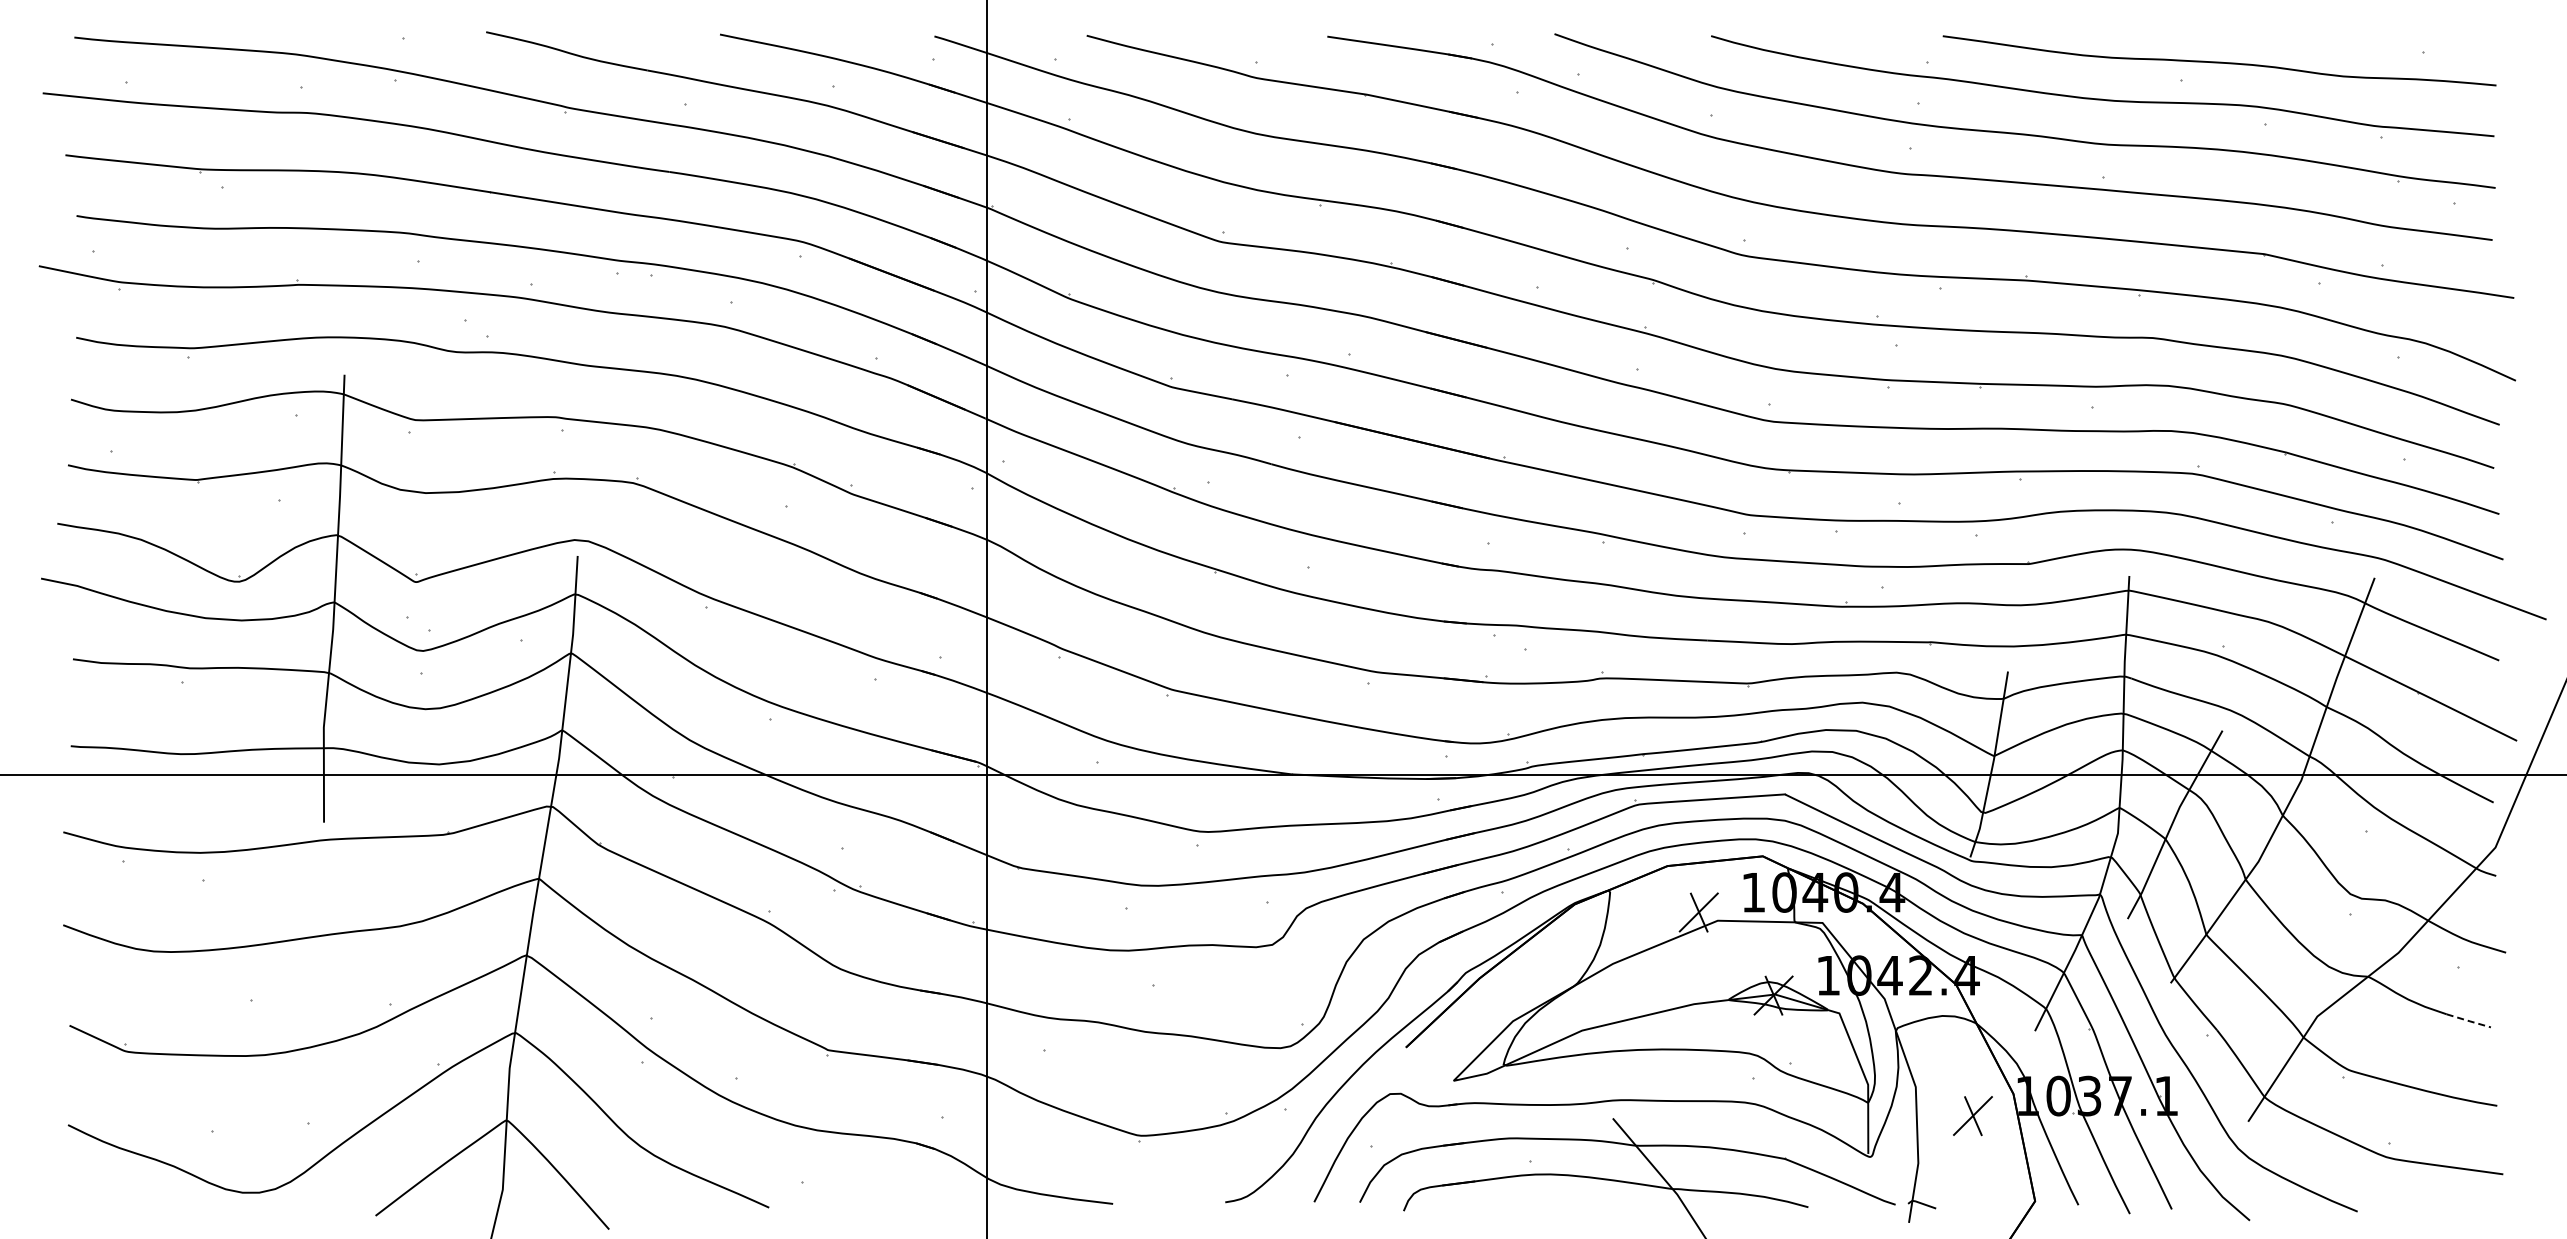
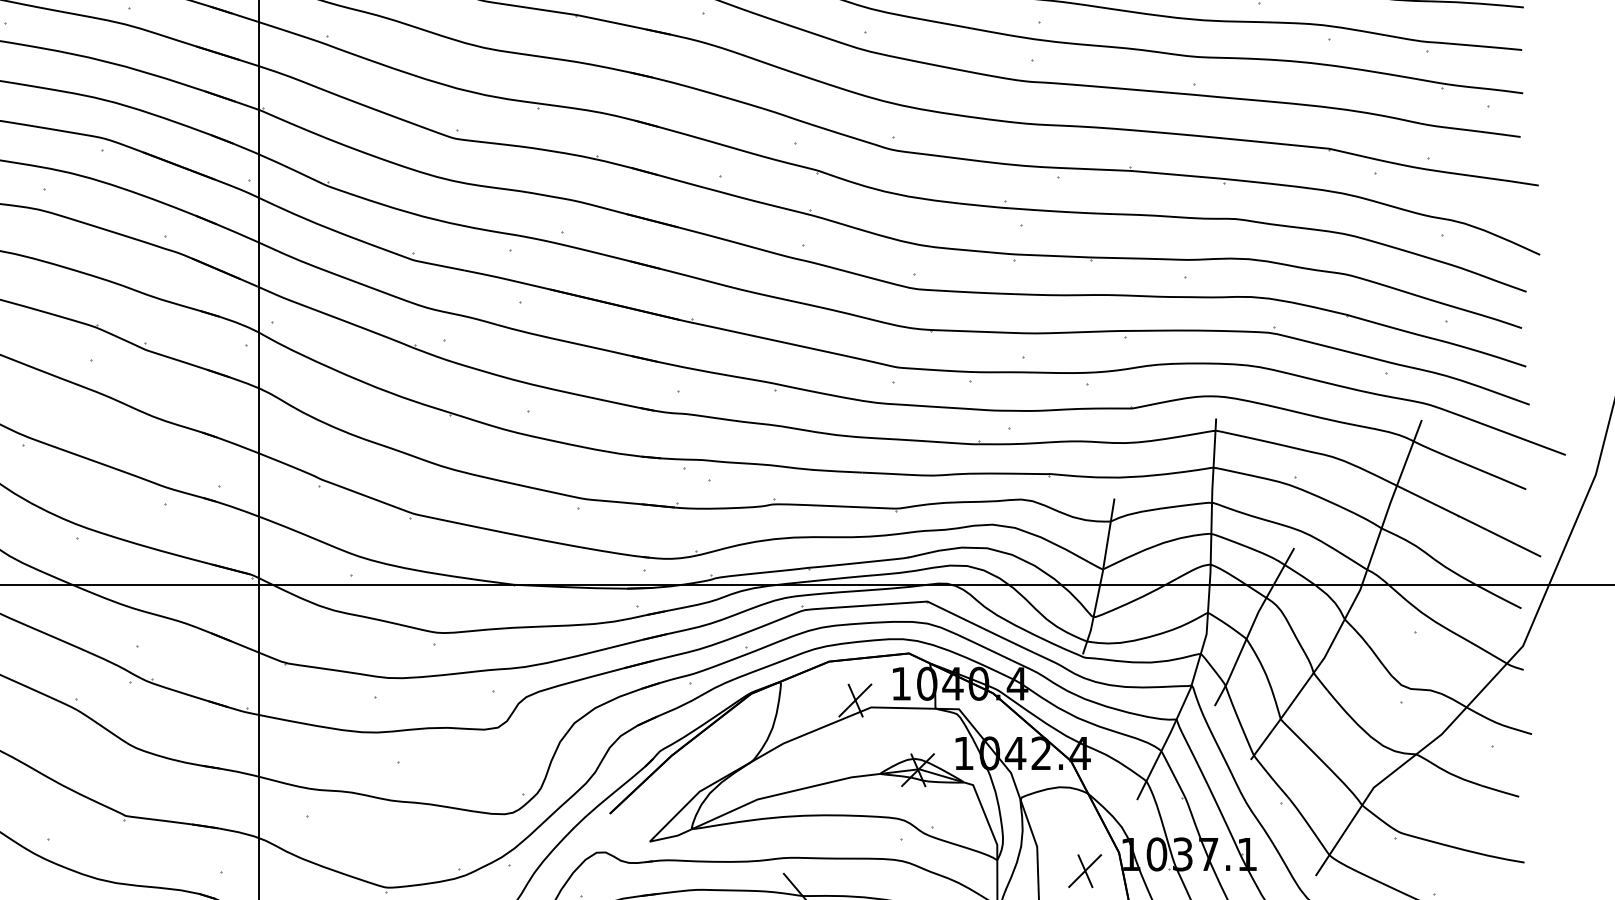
line: (2469, 1021) -> (1501, 791), dashed -> solid

